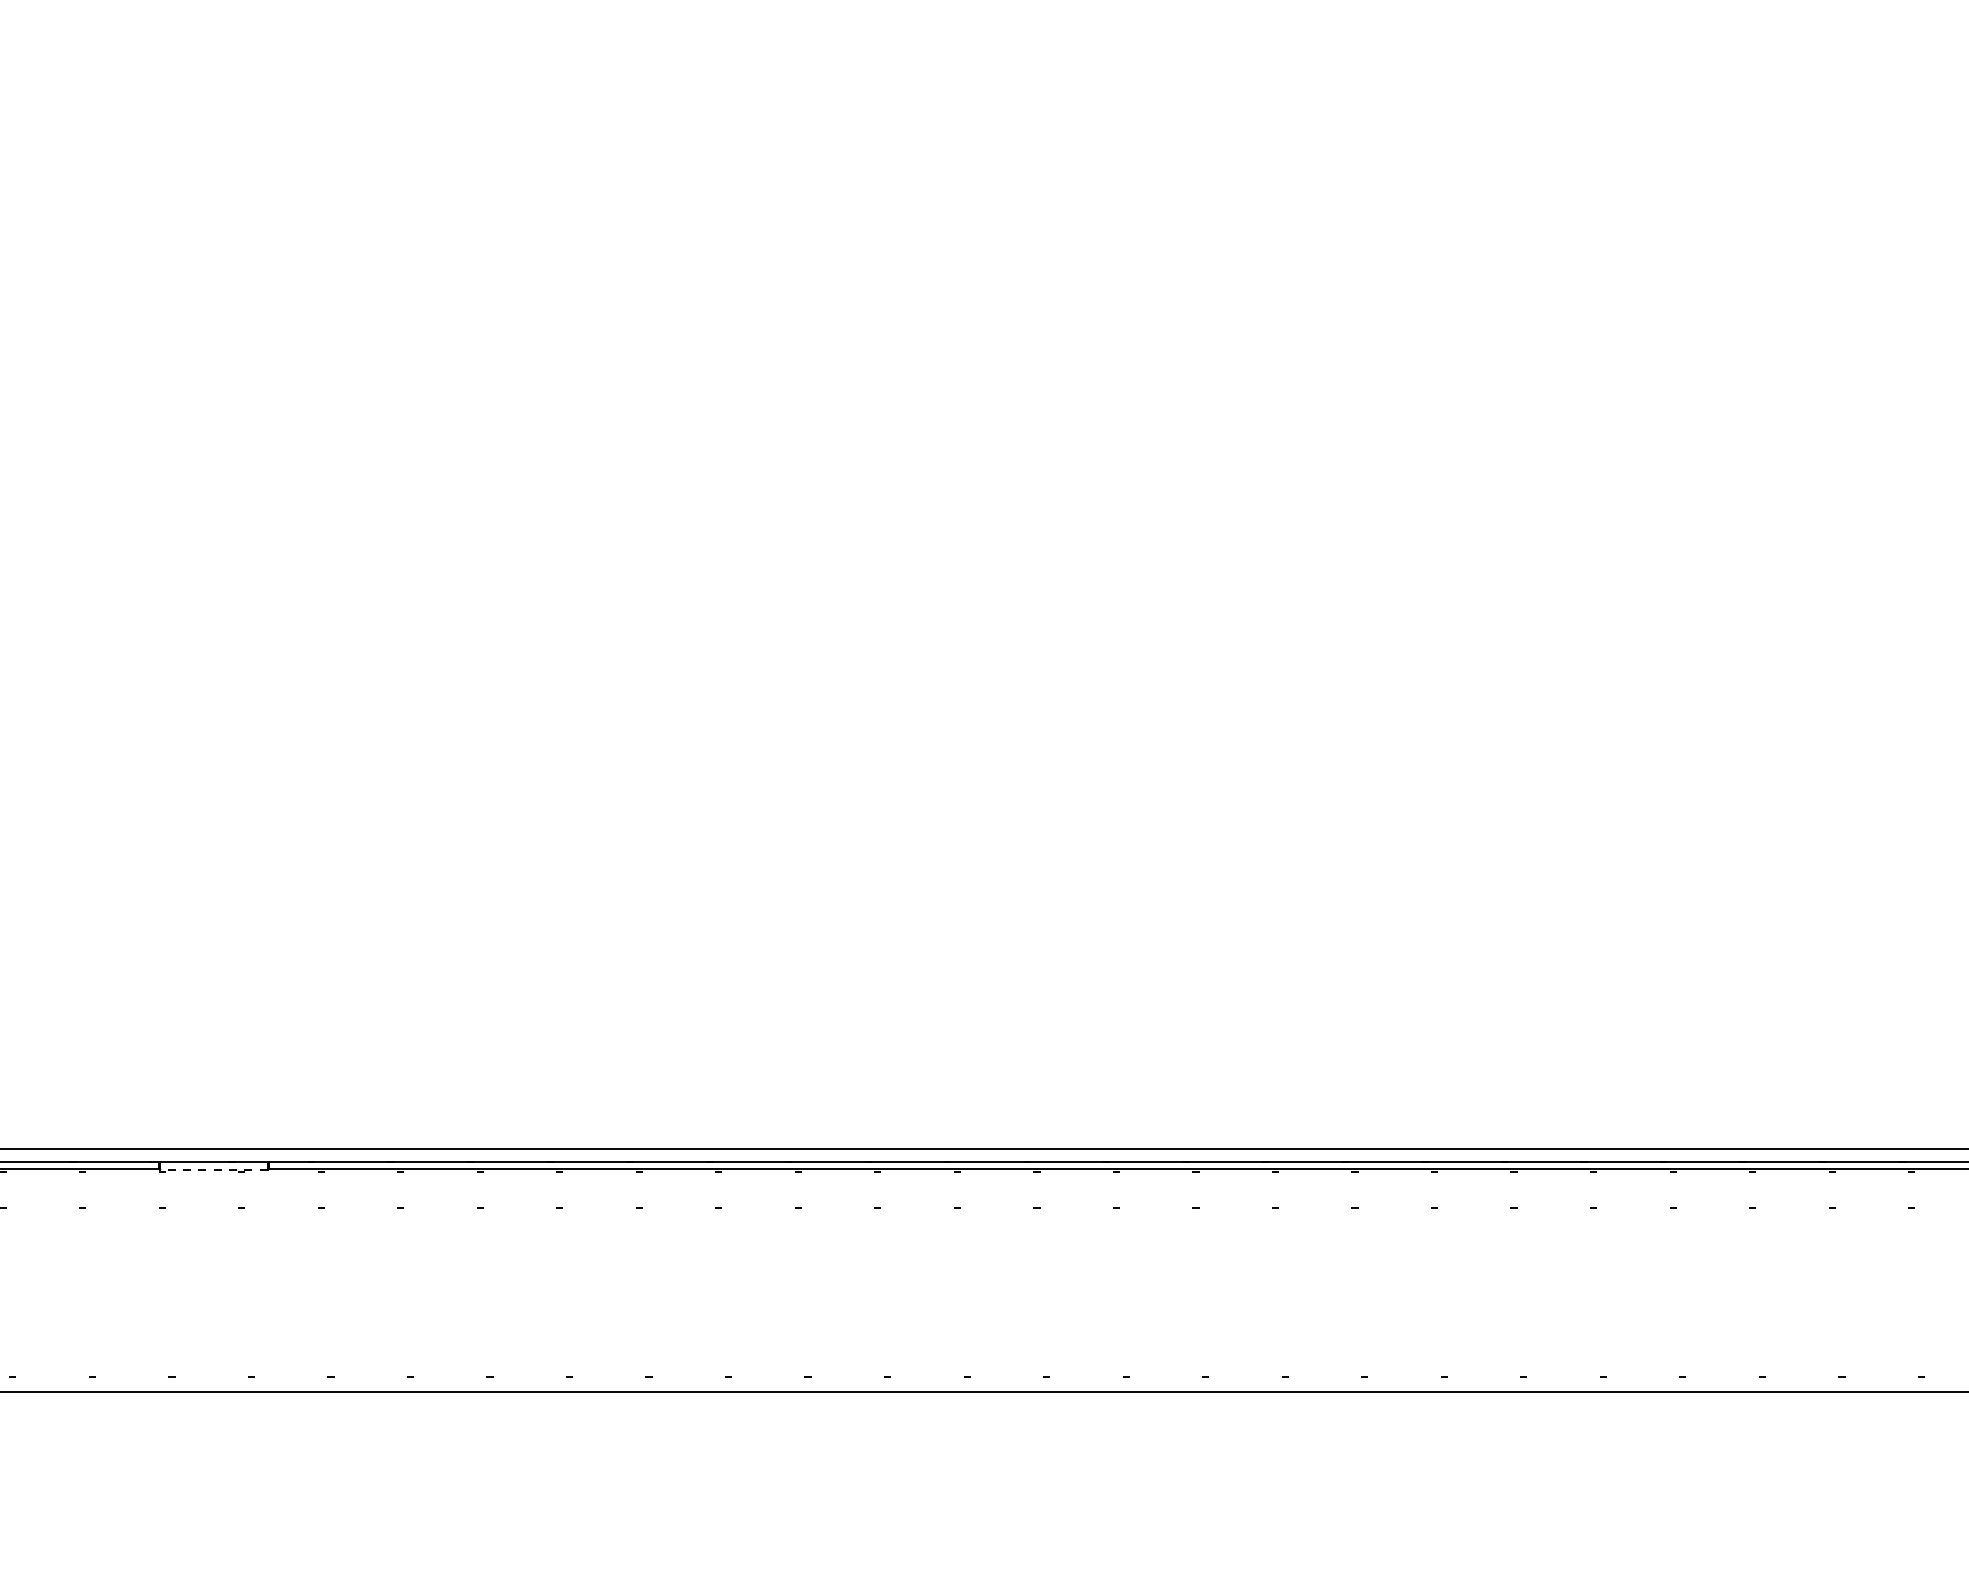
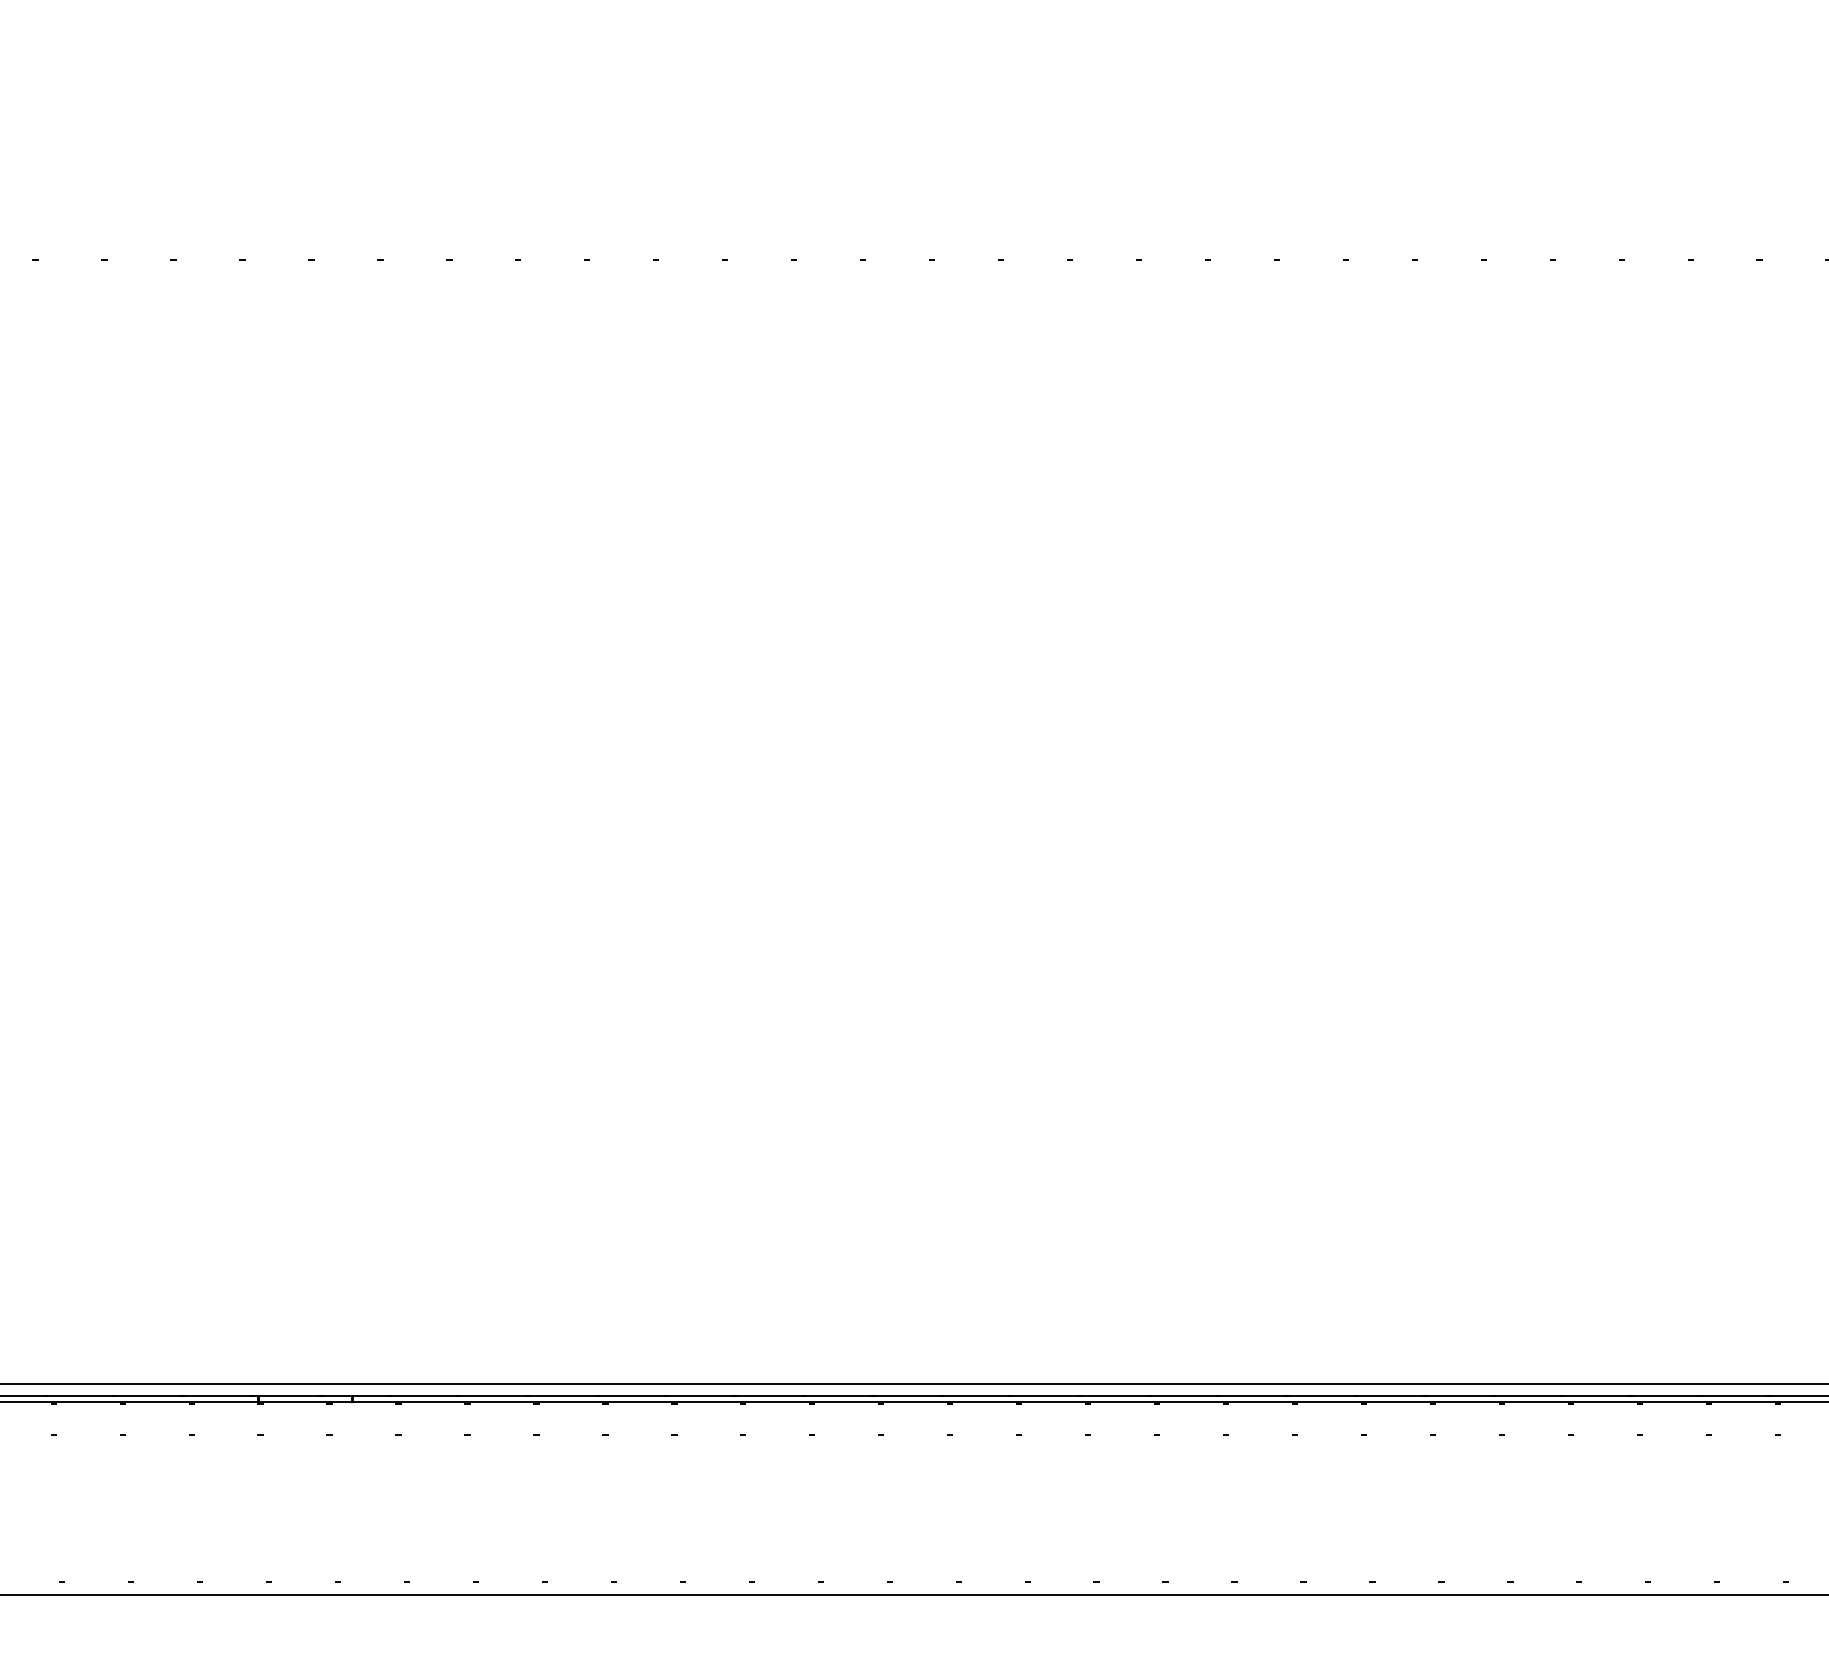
line: (213, 1170) -> (305, 1402), dashed -> solid

